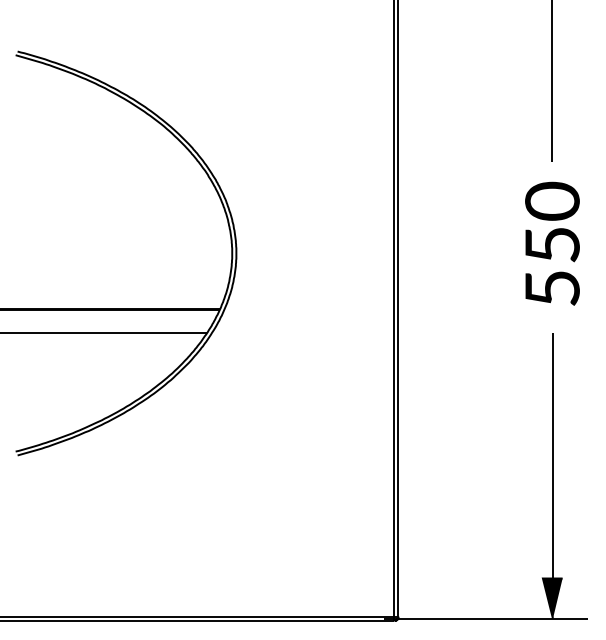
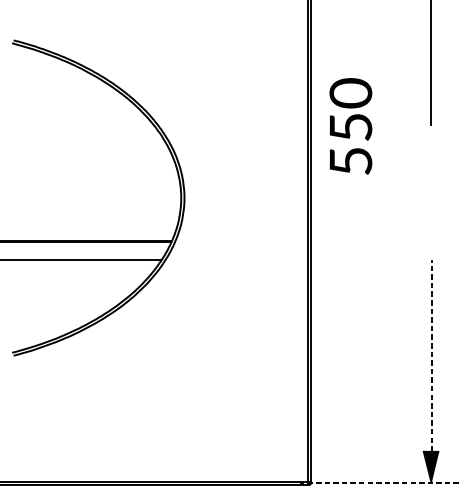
text: (552, 243) -> (350, 126), moved
line: (552, 466) -> (431, 364), solid -> dashed
line: (485, 618) -> (379, 483), solid -> dashed

